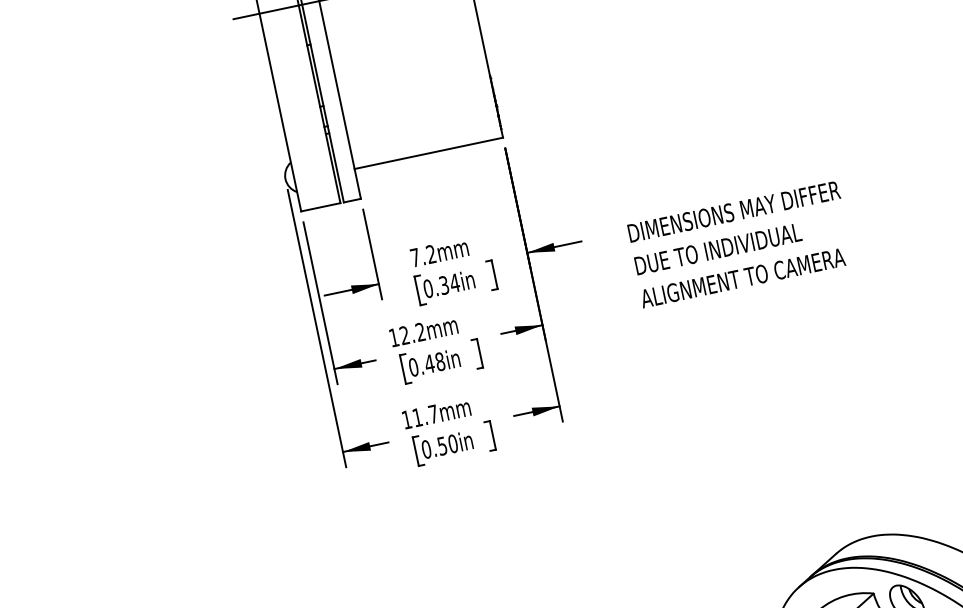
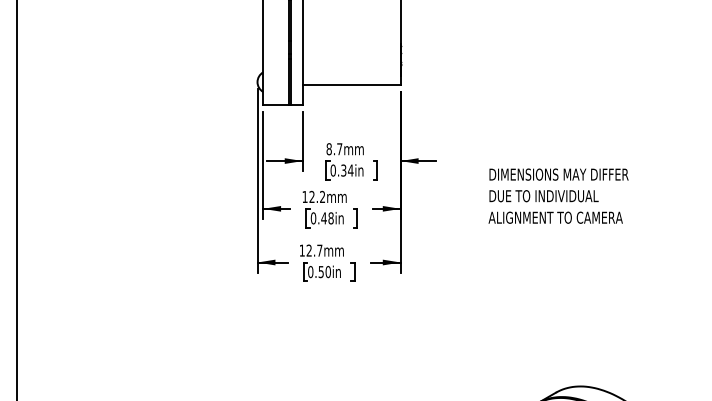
text: (739, 243) -> (558, 195), moved
text: (423, 256) -> (334, 149), 7.2mm -> 8.7mm
text: (416, 417) -> (308, 250), 11.7mm -> 12.7mm

